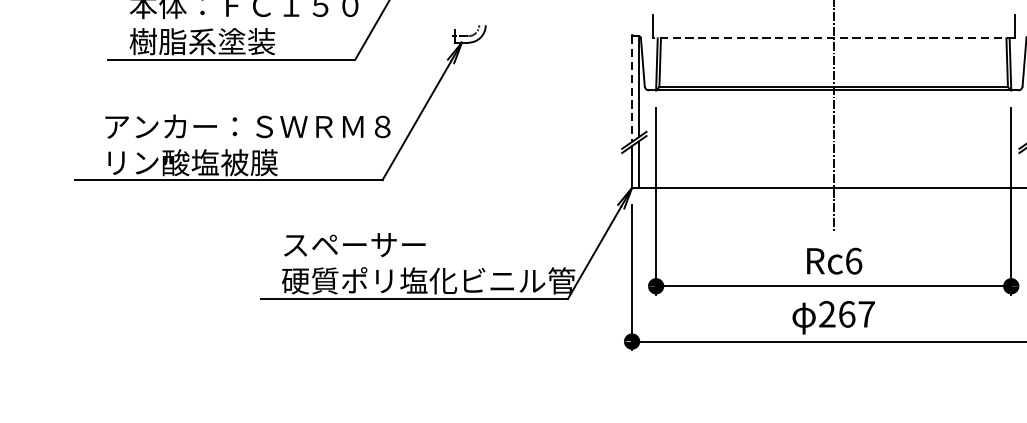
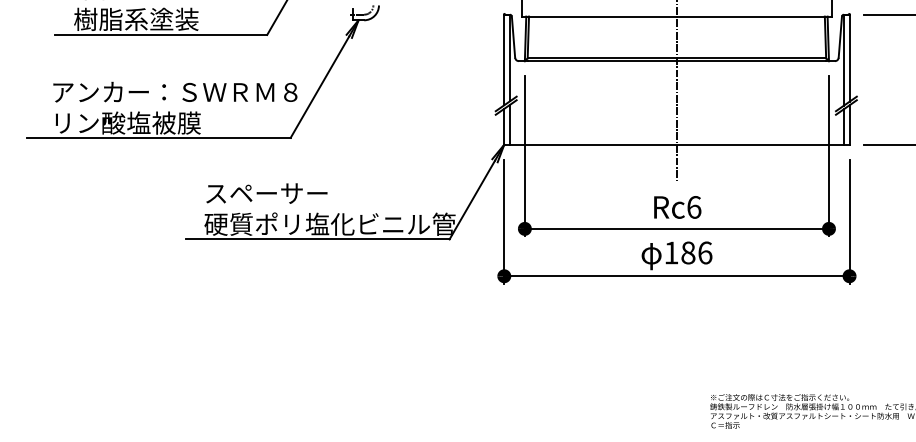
line: (833, 38) -> (676, 16), dashed -> solid
line: (632, 89) -> (504, 60), dashed -> solid
text: (847, 313) -> (688, 252), 267 -> 186

